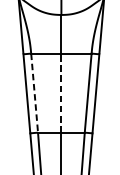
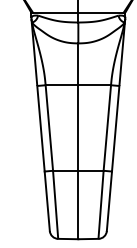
line: (34, 93) -> (49, 128), dashed -> solid
line: (61, 93) -> (78, 128), dashed -> solid

